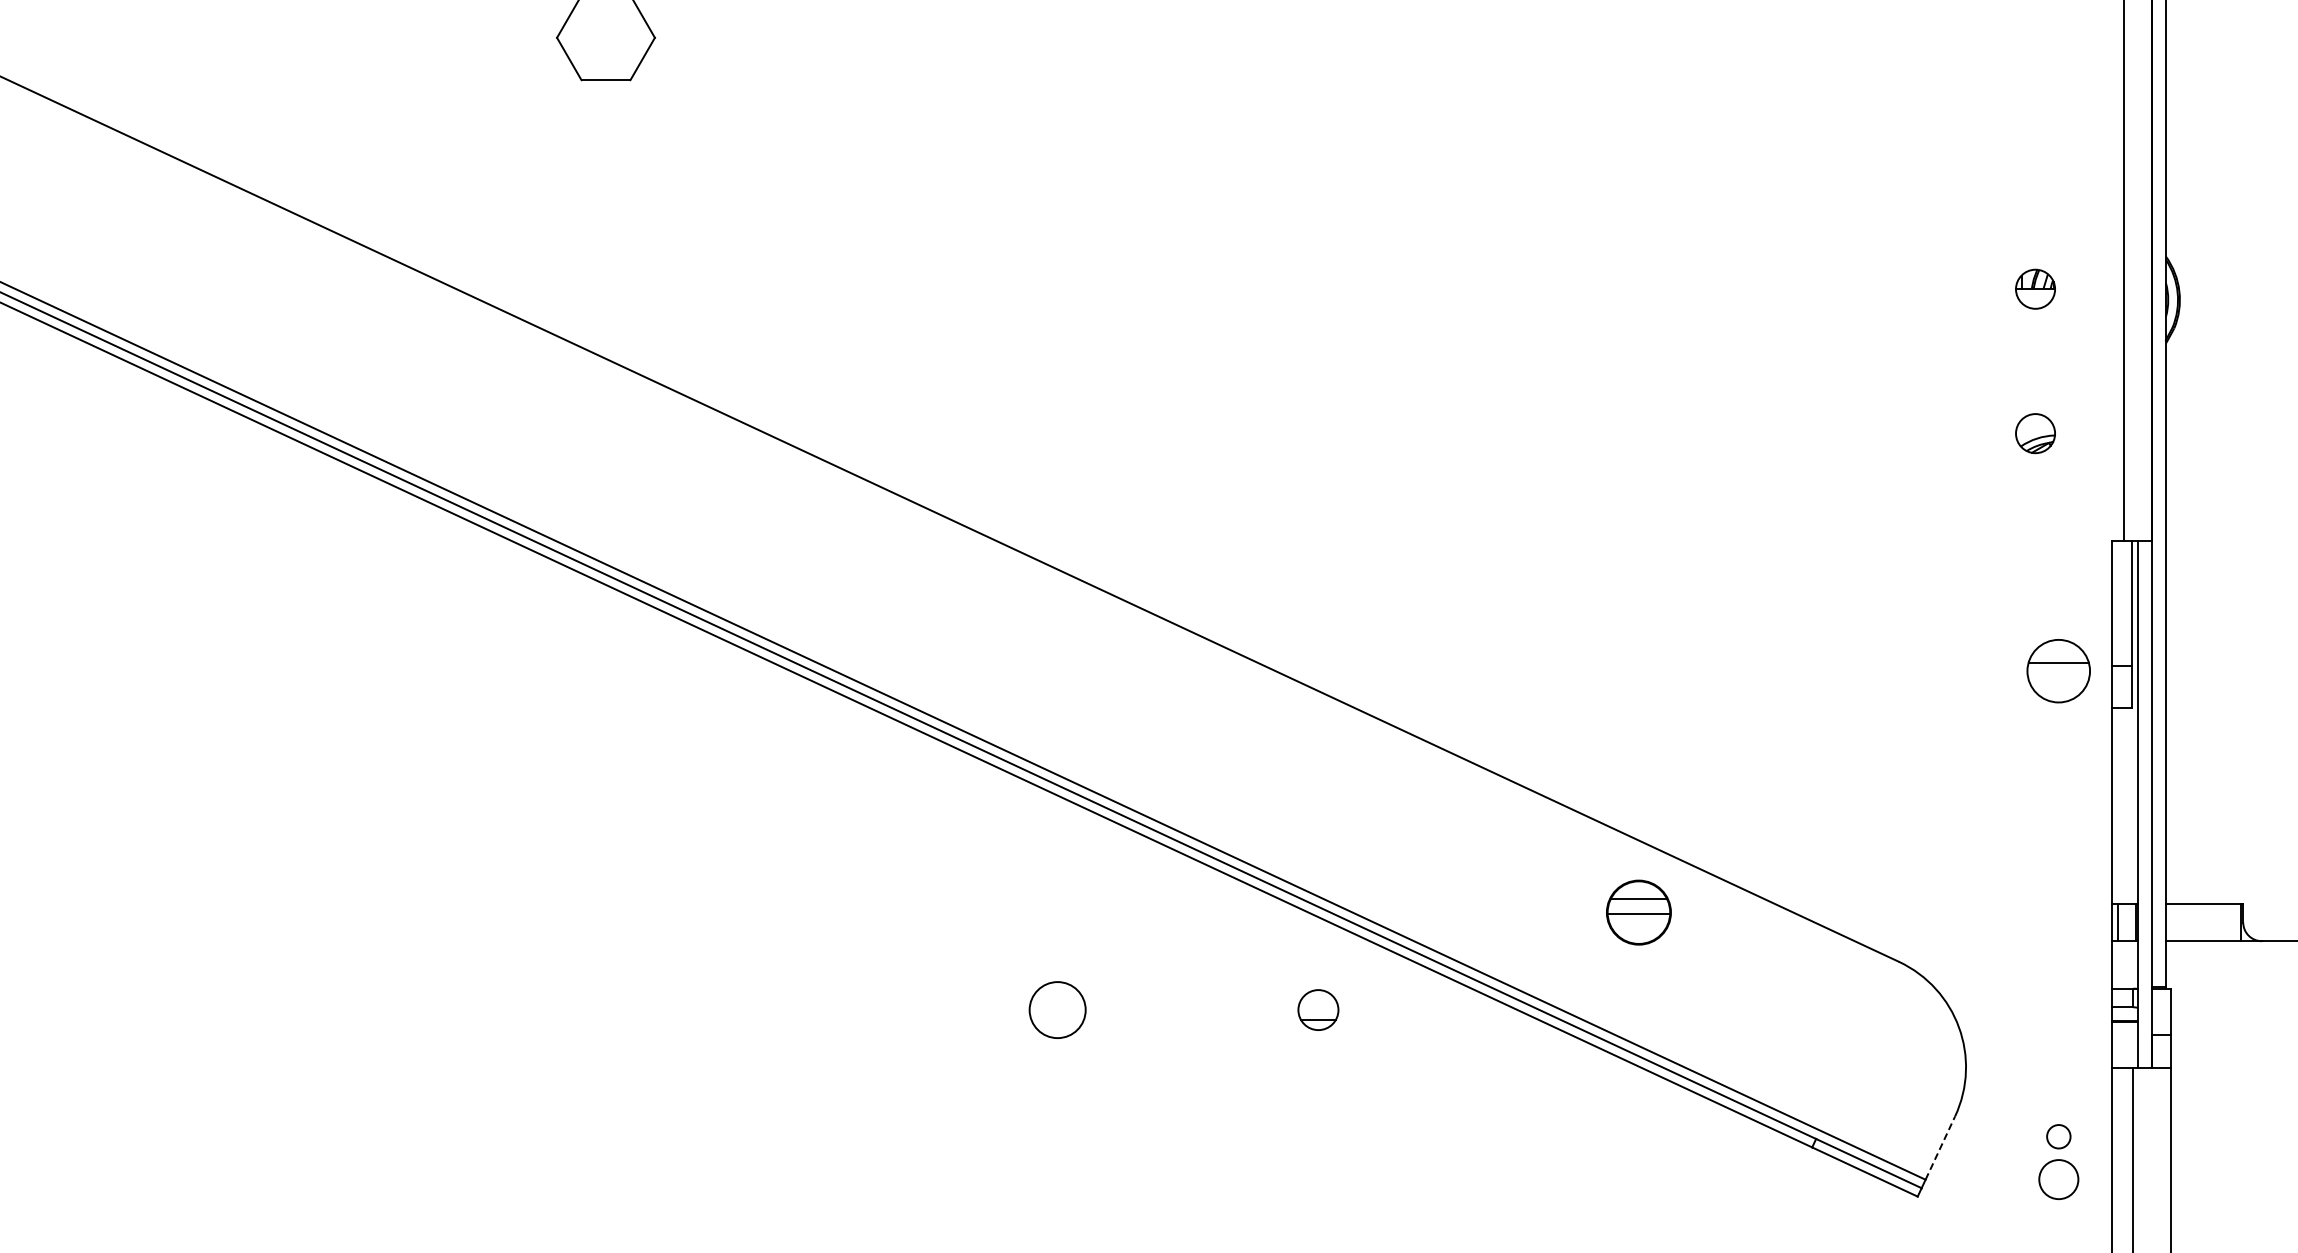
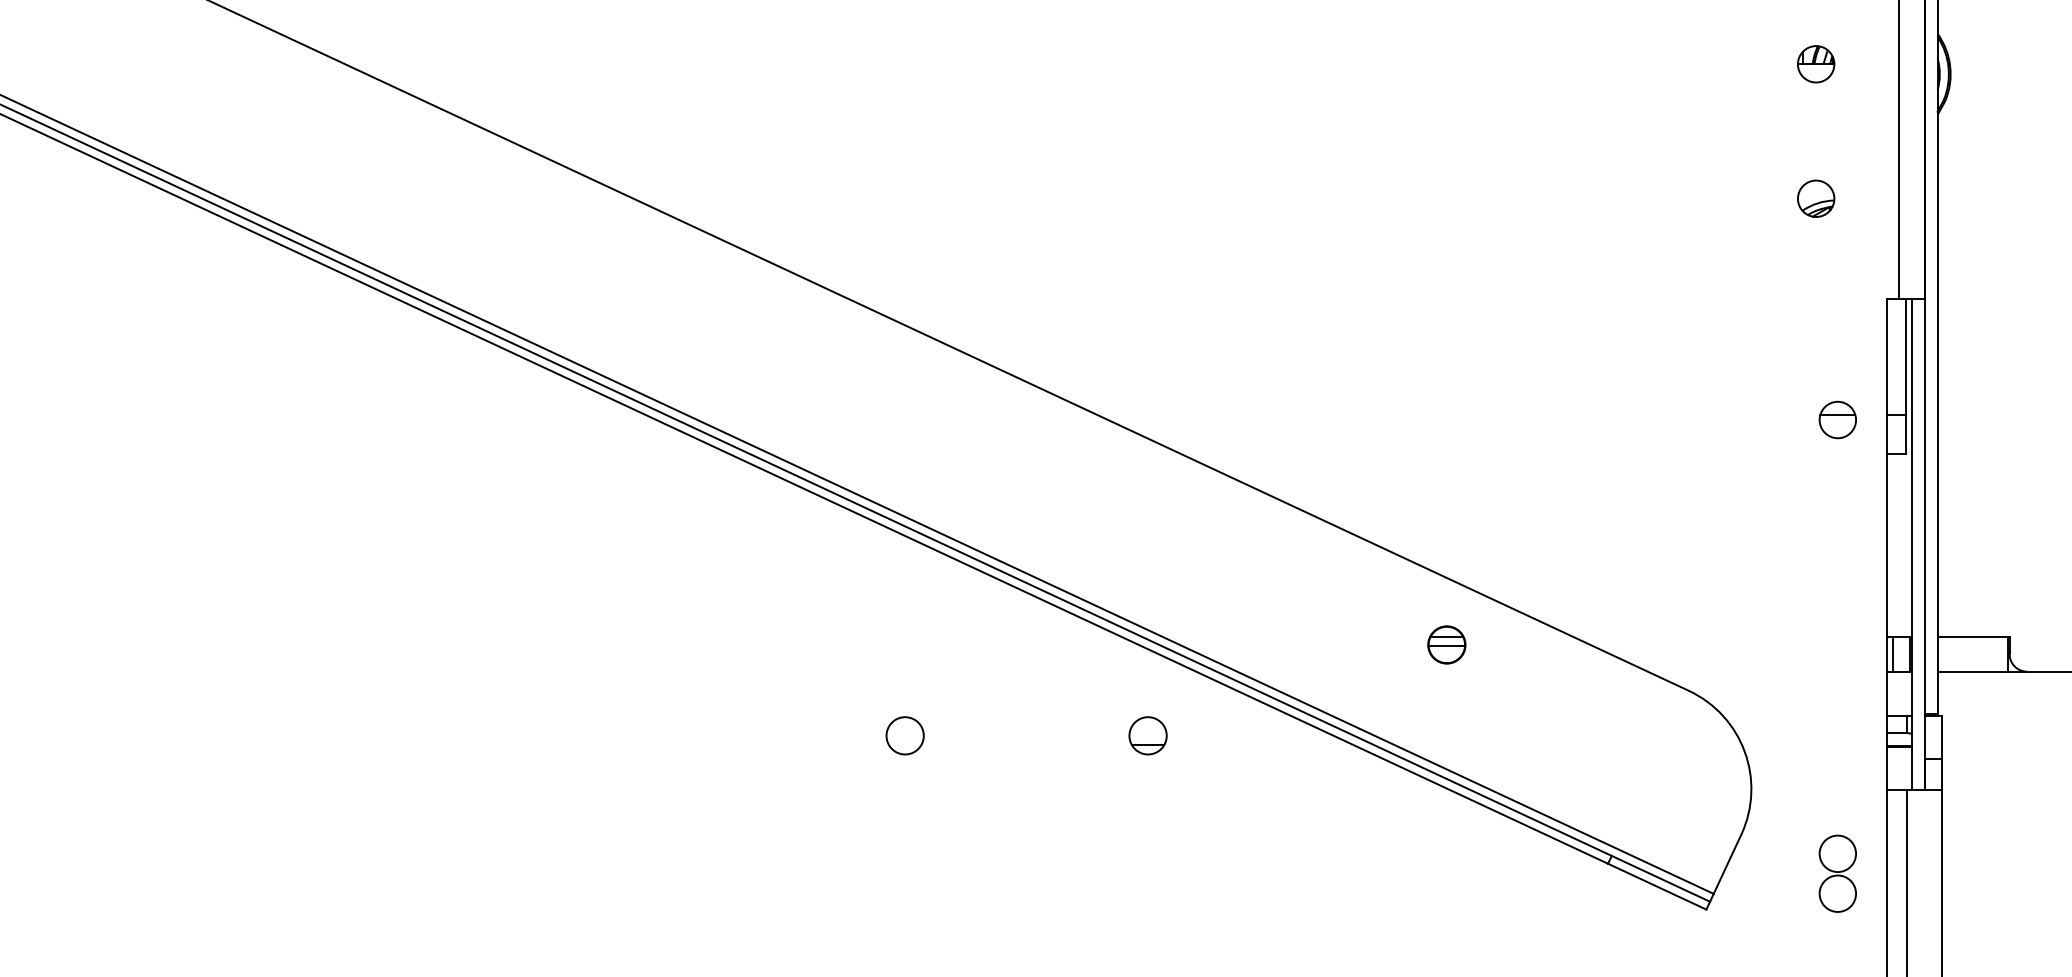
part: (2058, 670) -> (1837, 419), size x0.62
part: (1639, 912) -> (1447, 644), size x0.62
circle: (1057, 1010) -> (905, 736), size x0.71
circle: (2058, 1136) -> (1837, 853), size x1.67
line: (1940, 1148) -> (1727, 864), dashed -> solid

